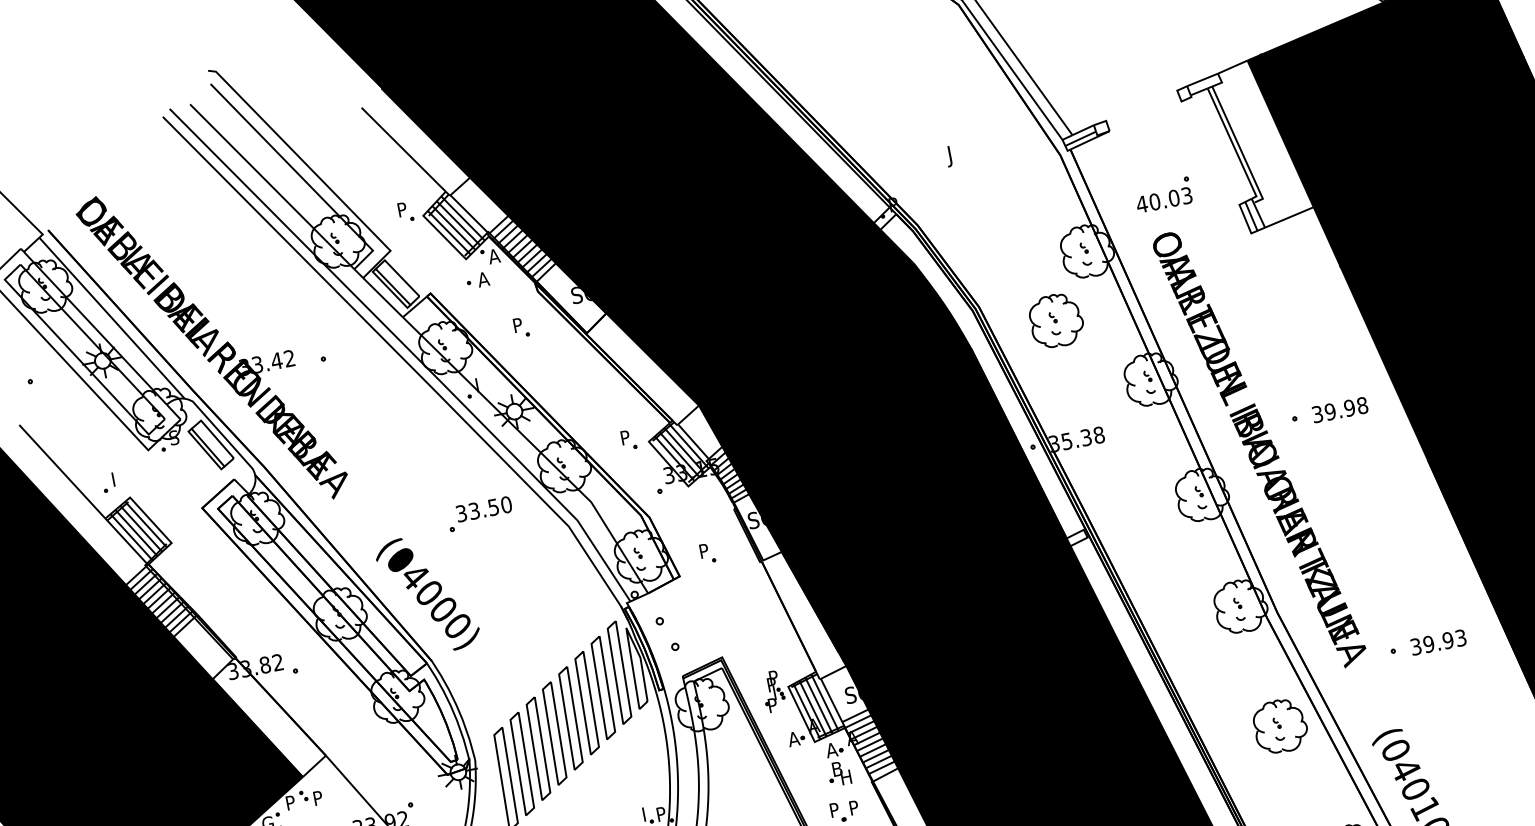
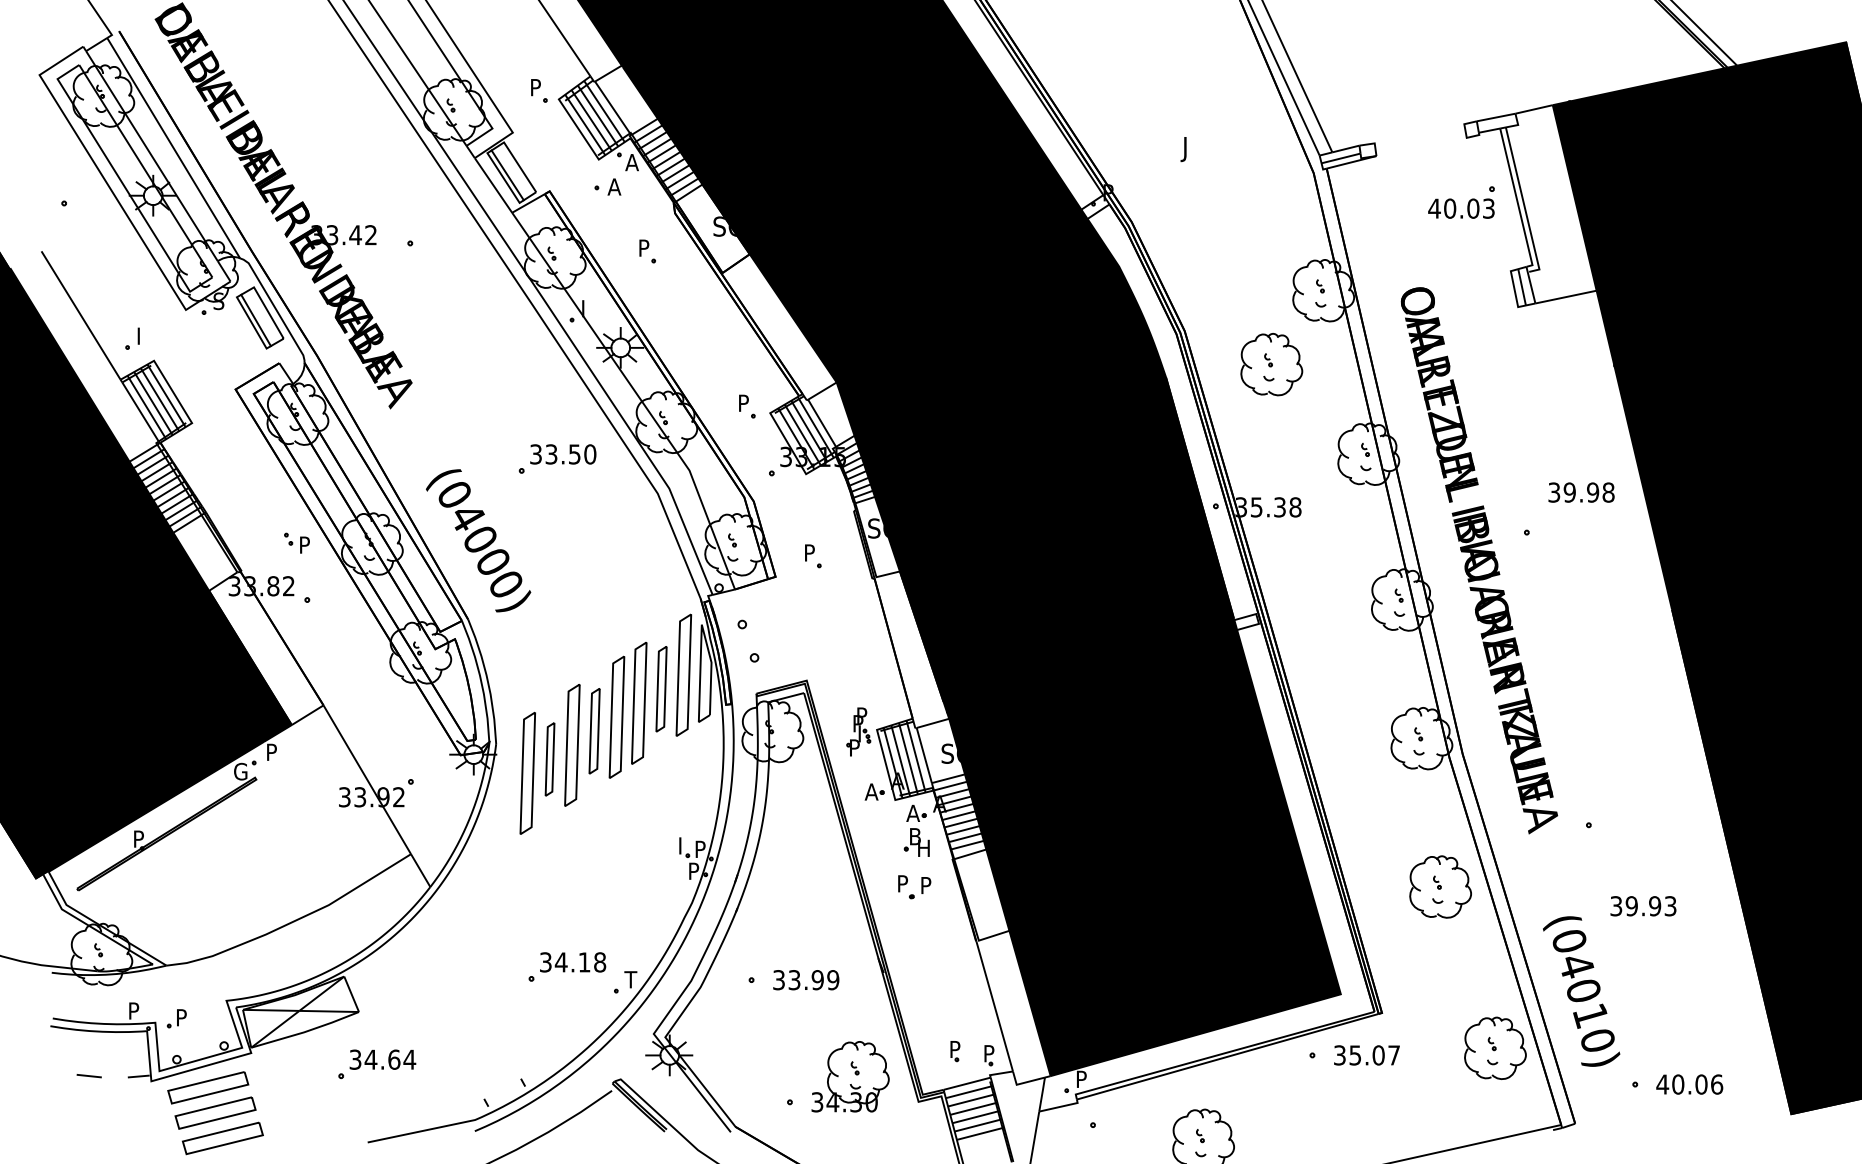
part: (1163, 195) -> (1461, 202), moved
text: (1340, 409) -> (1581, 492), moved
text: (1438, 642) -> (1643, 906), moved
part: (603, 687) -> (661, 688), size x0.7
part: (554, 732) -> (594, 730), size x0.7
part: (521, 764) -> (549, 759), size x0.6
part: (310, 797) -> (296, 542), moved

